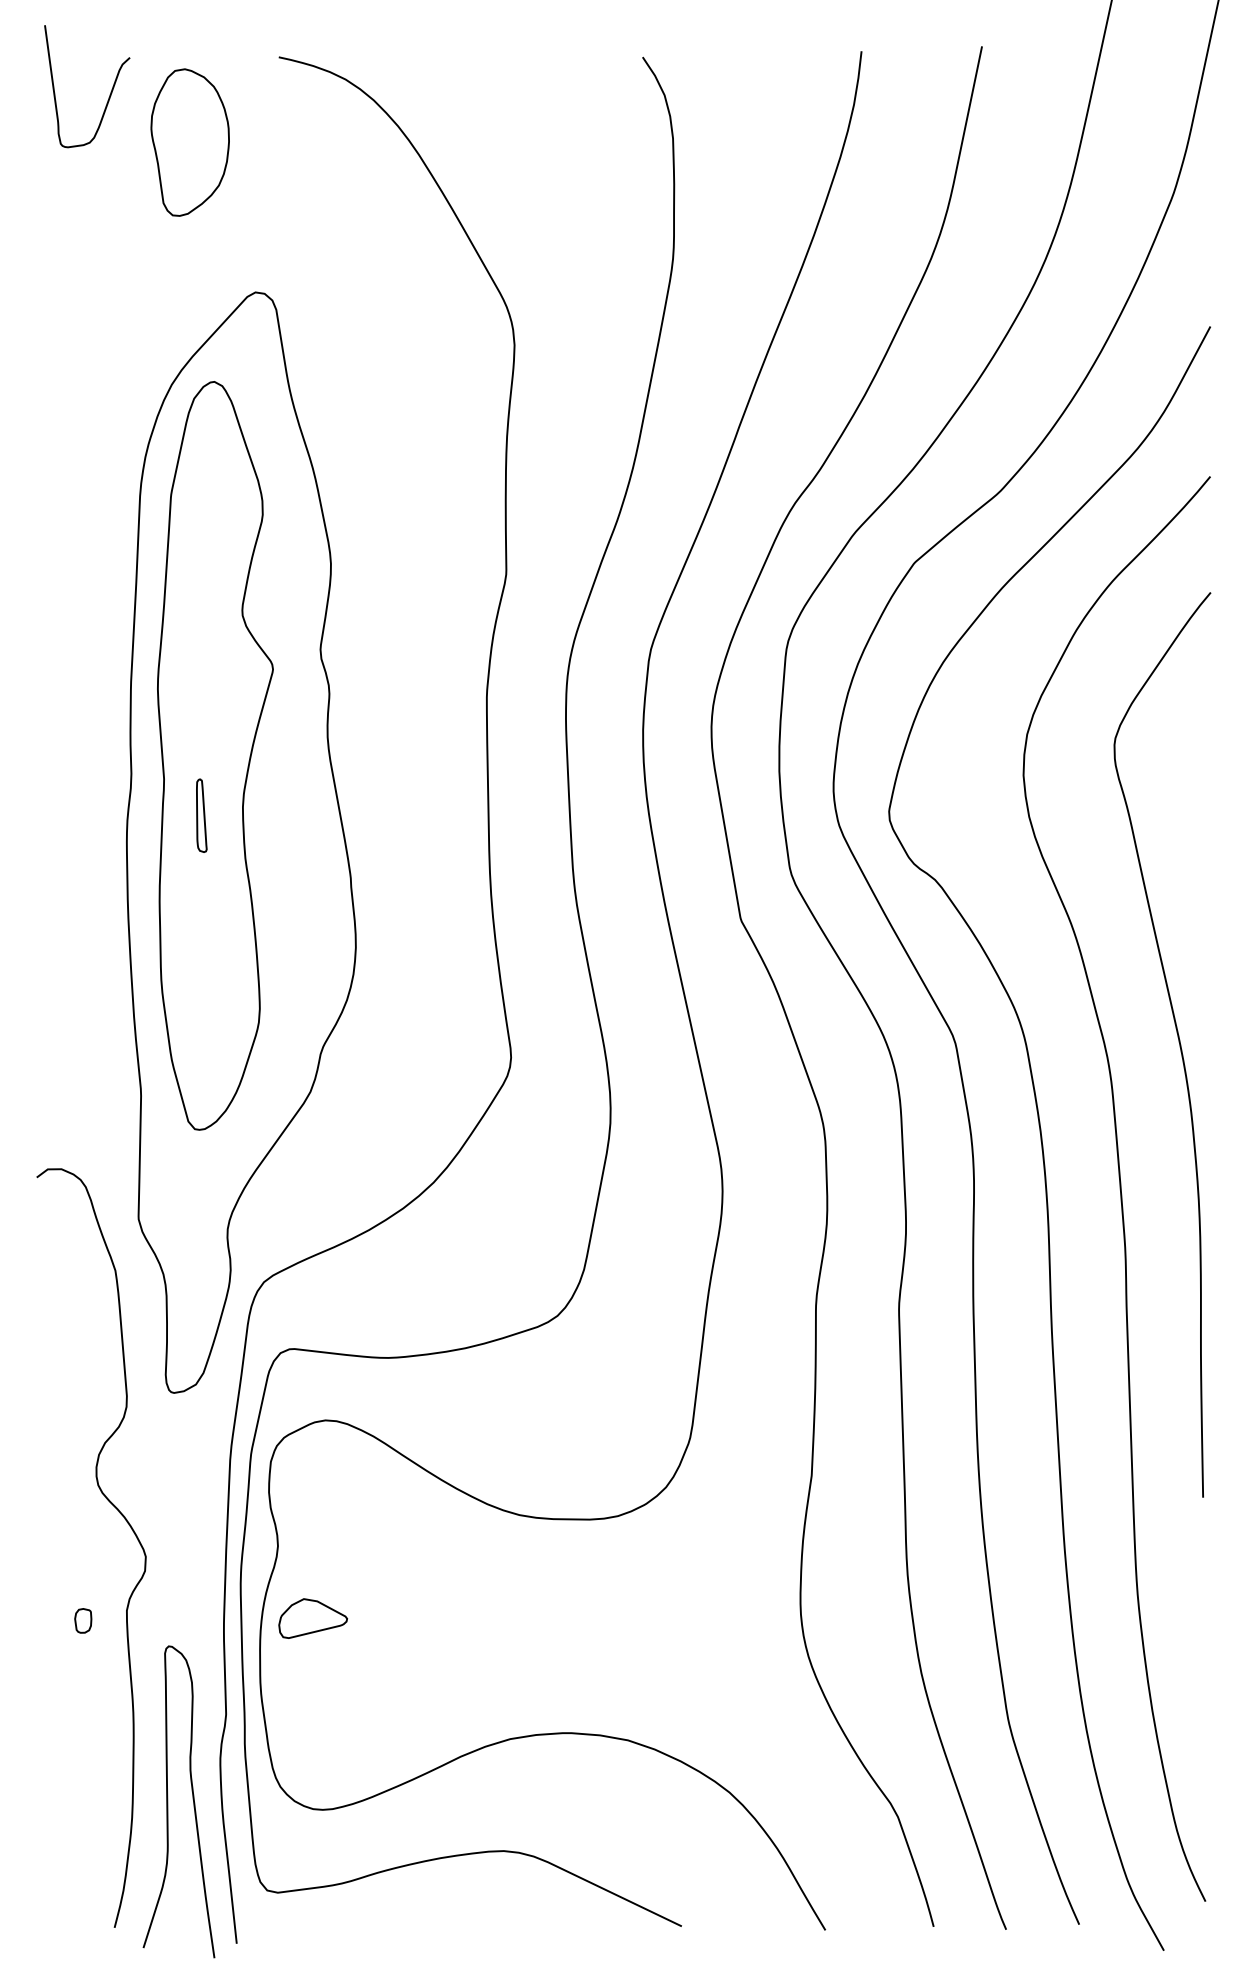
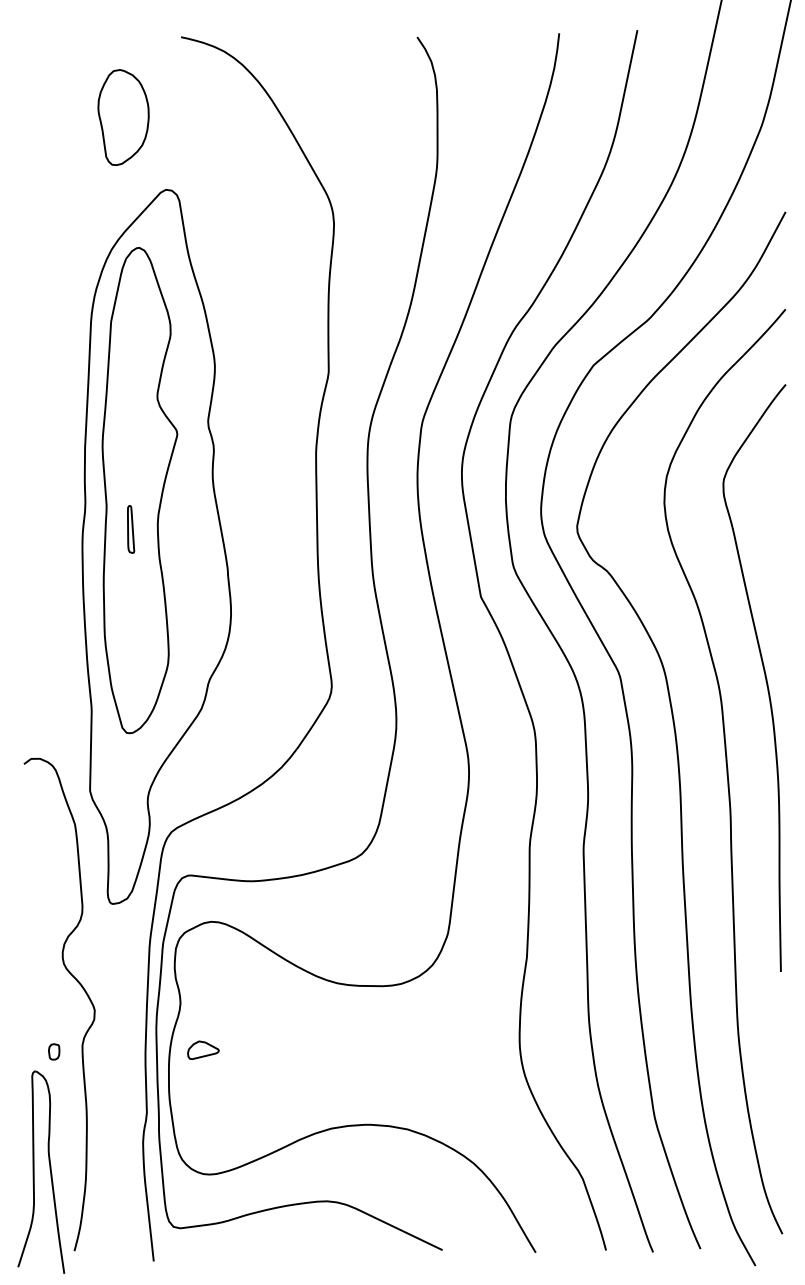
curve: (108, 96) -> (70, 62), removed
part: (190, 142) -> (123, 117), moved
part: (313, 1617) -> (203, 1049), size x0.7
curve: (168, 1800) -> (34, 1171), moved

